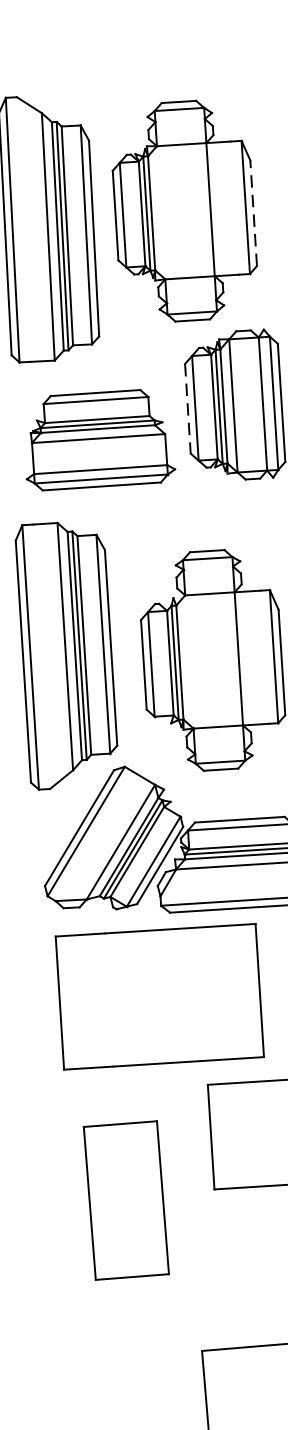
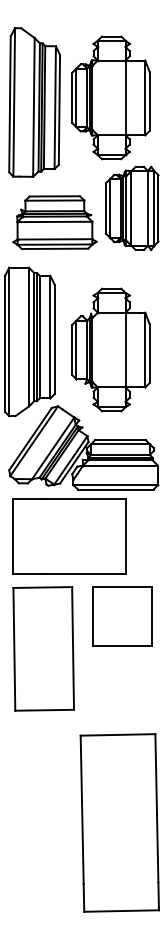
line: (253, 213) -> (149, 101), dashed -> solid
line: (187, 408) -> (105, 208), dashed -> solid
part: (126, 1199) -> (43, 648), size x1.43

